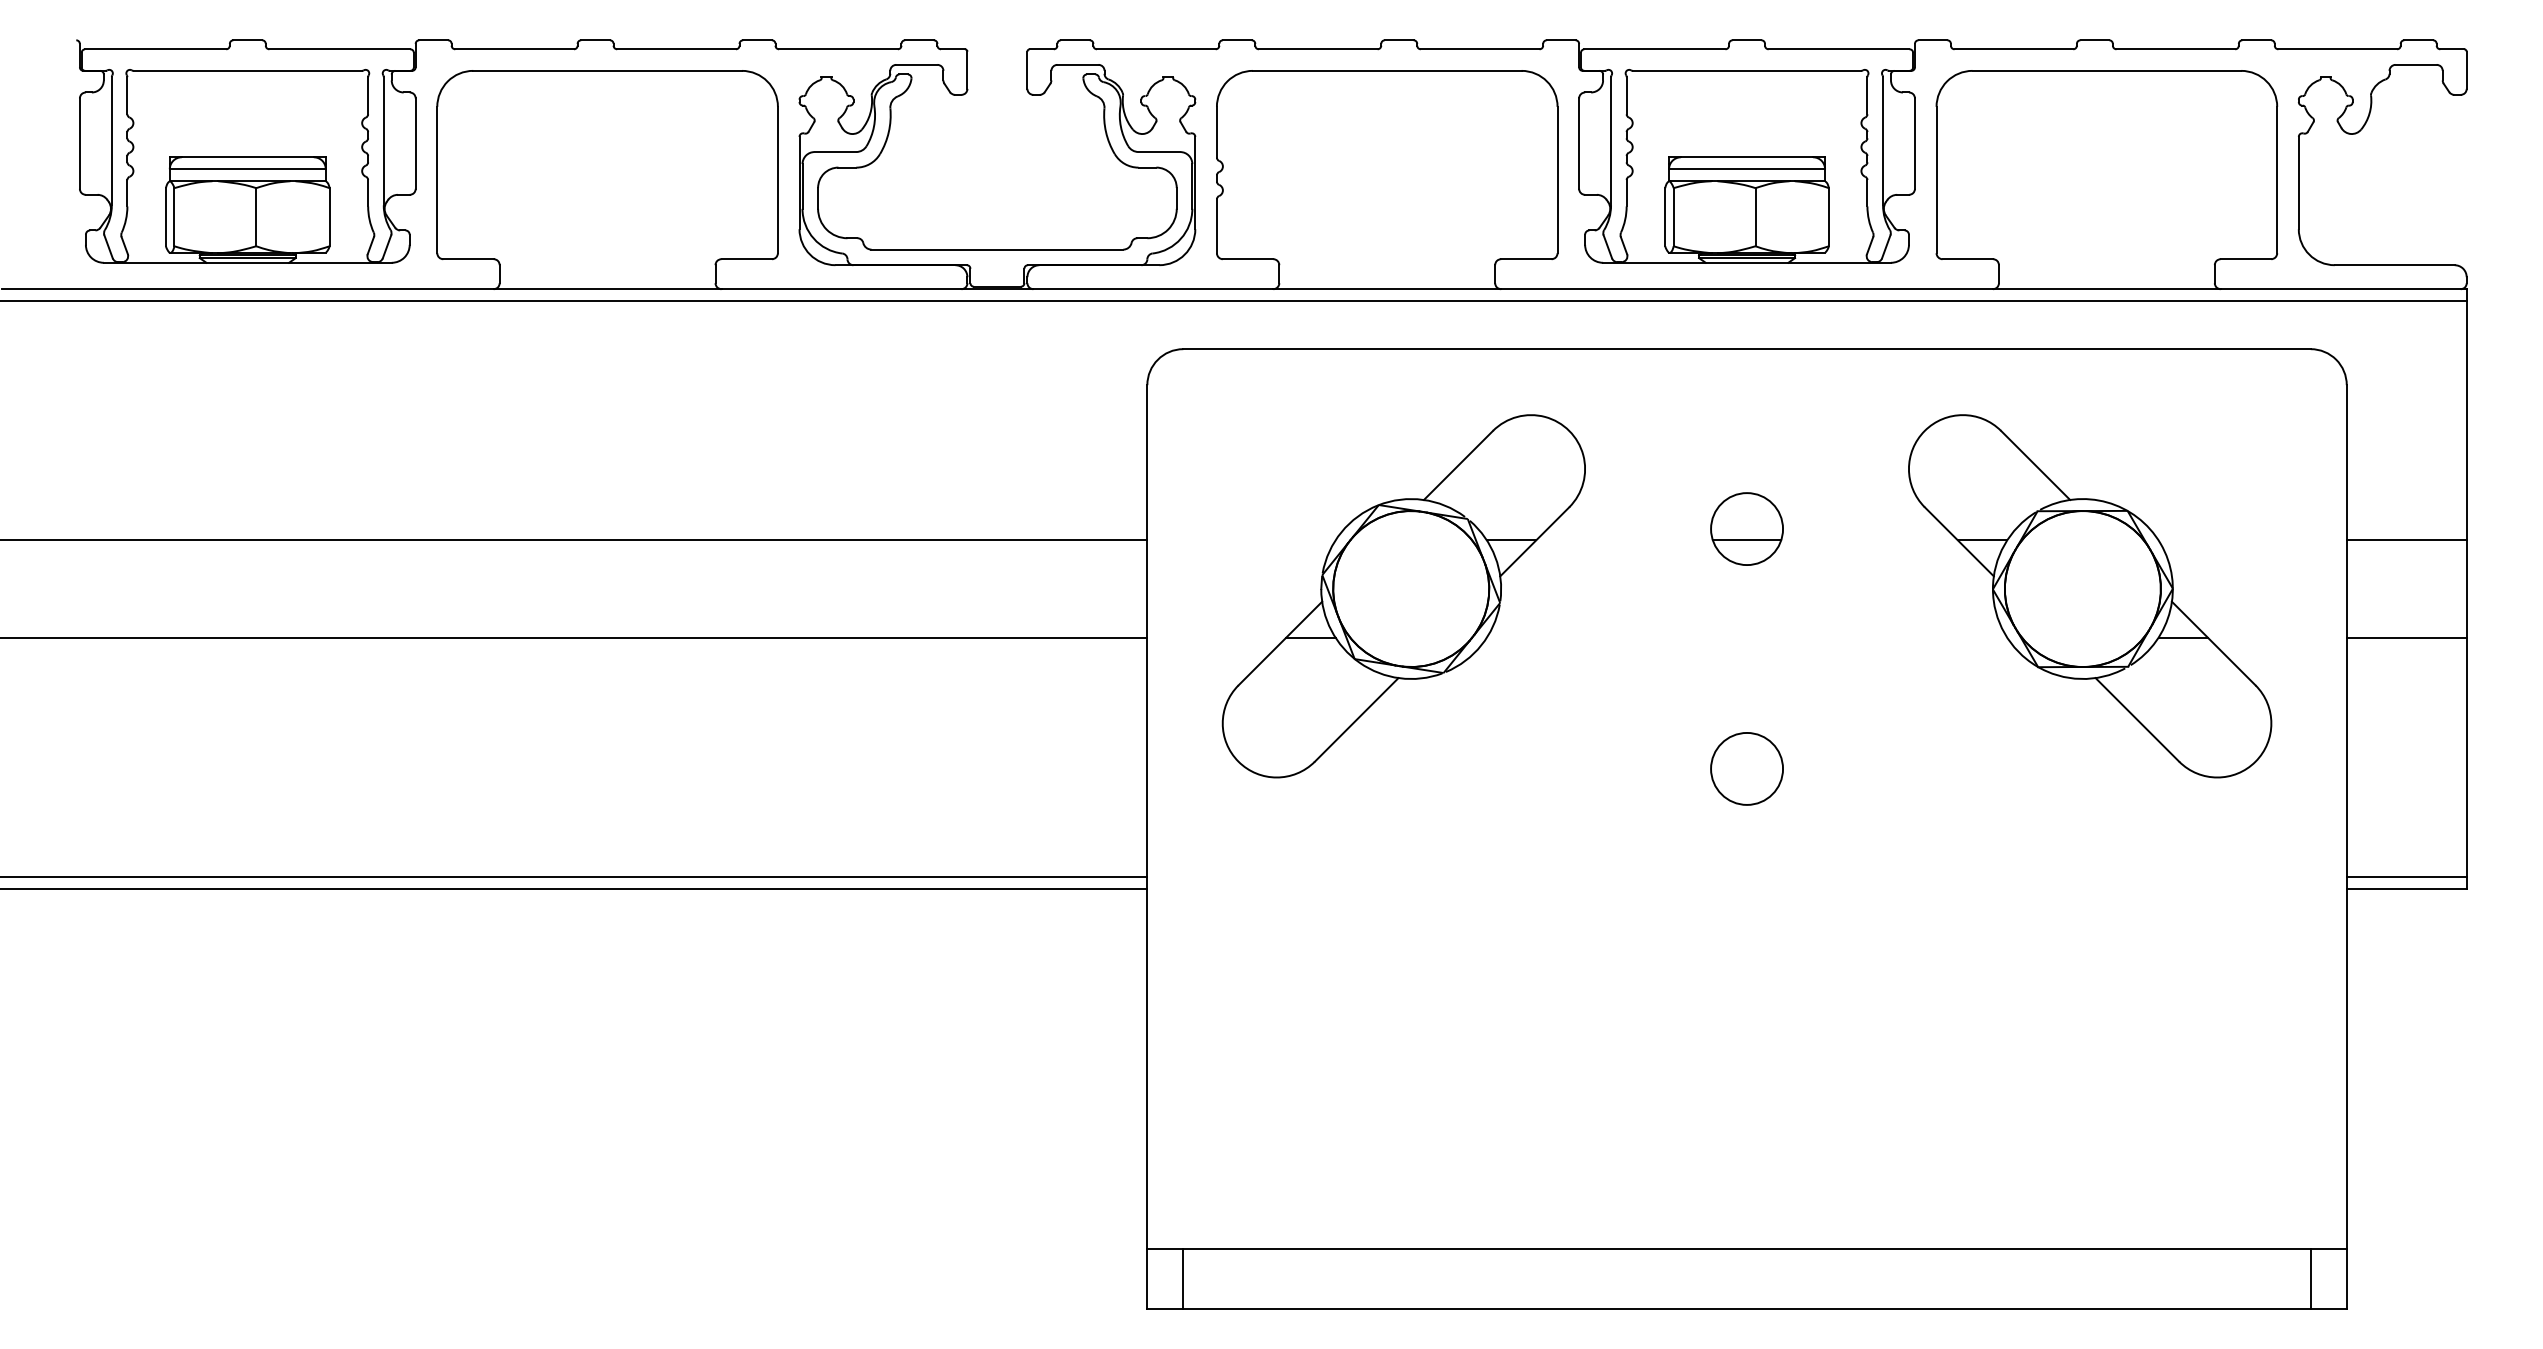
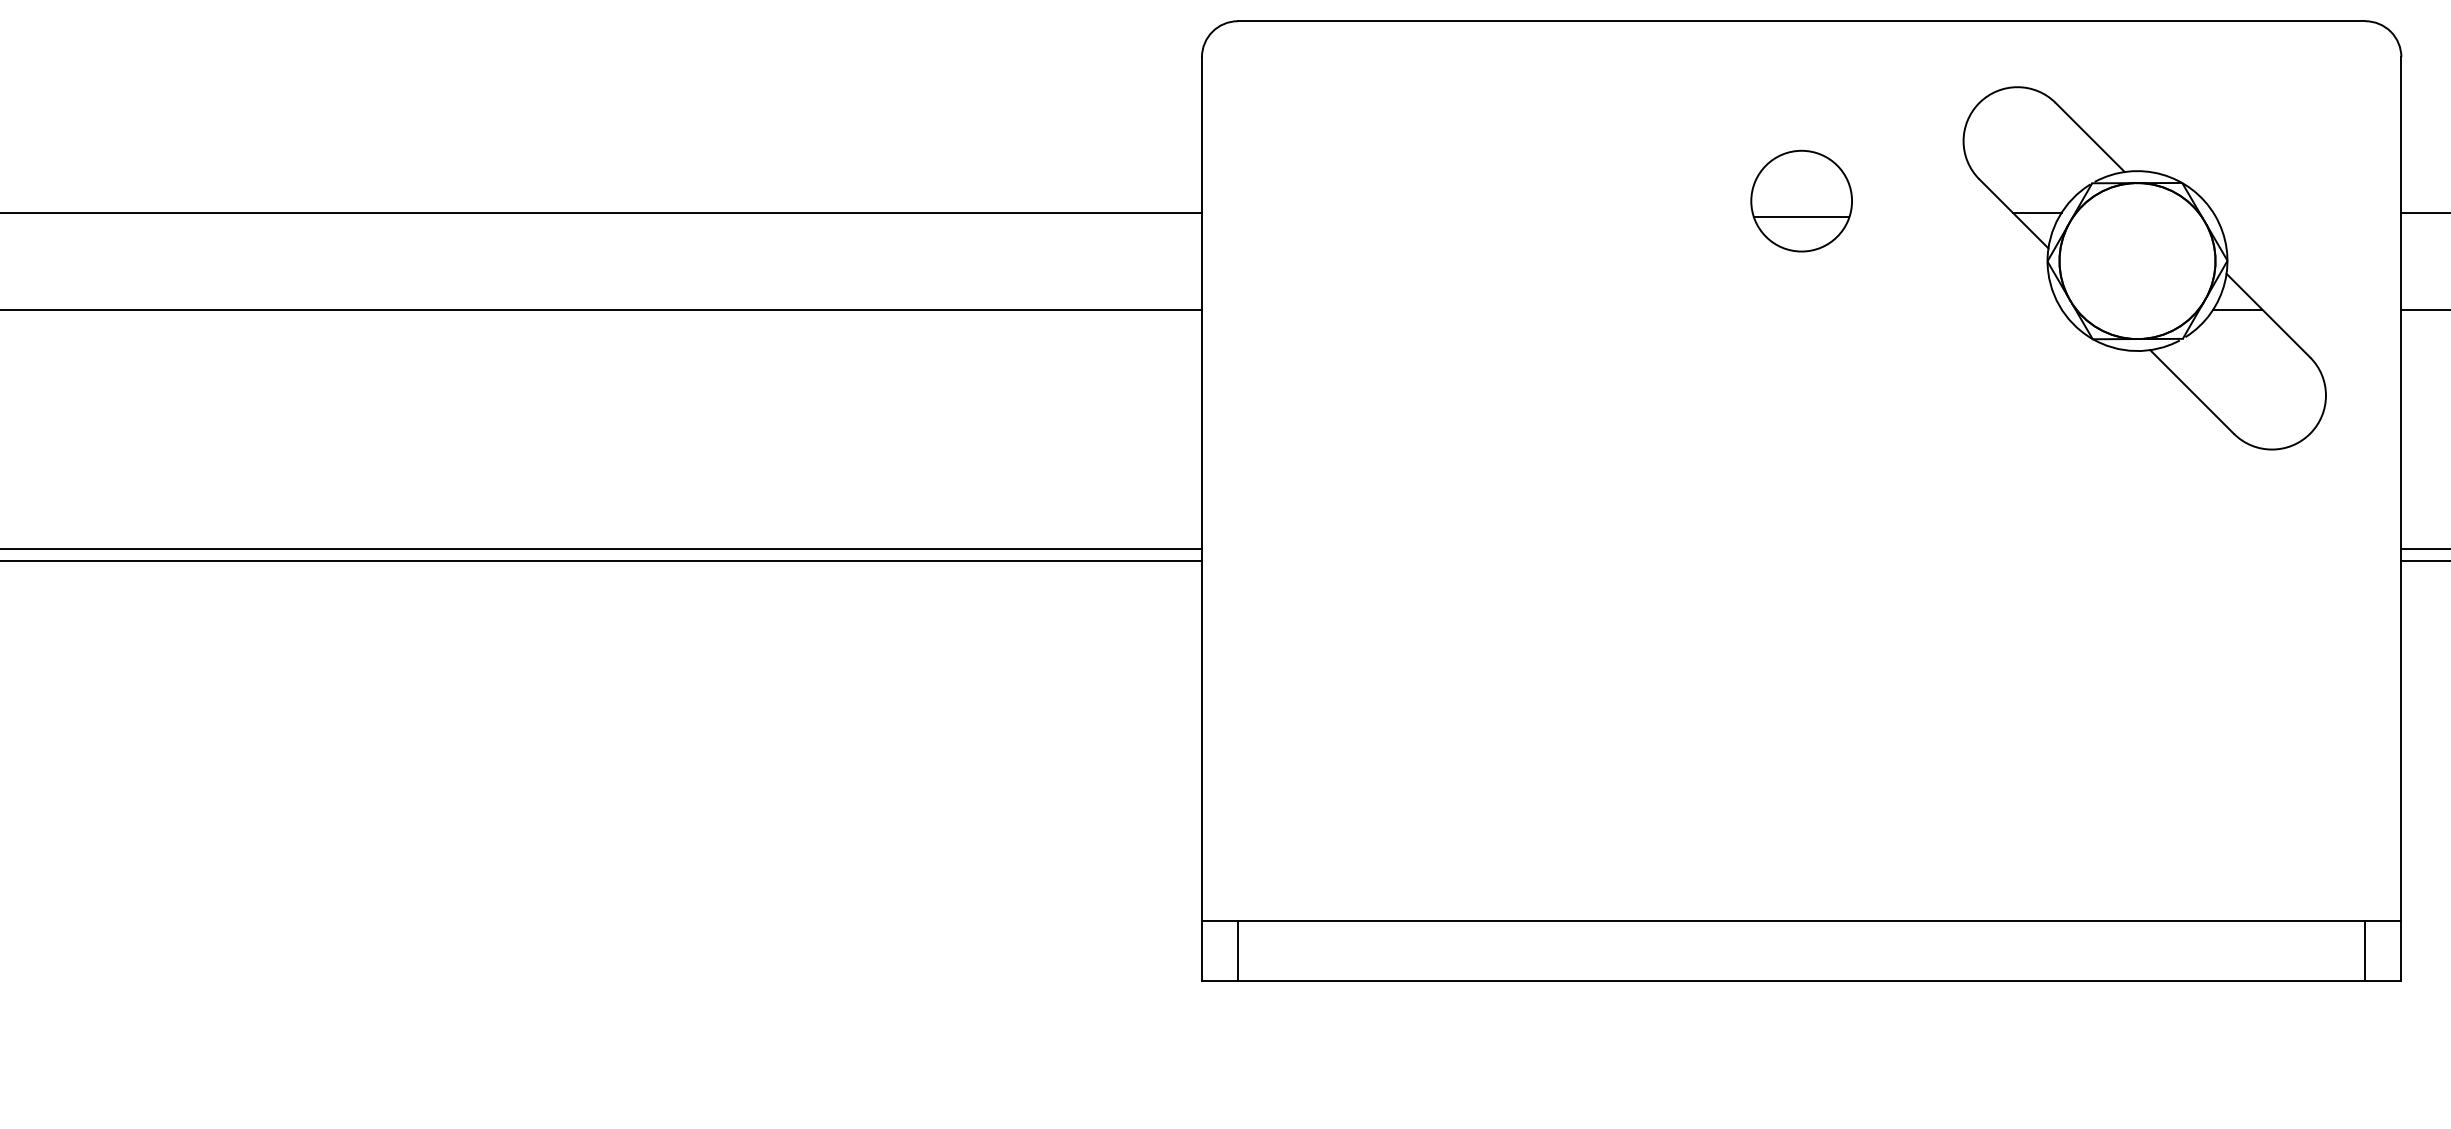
part: (1746, 528) -> (1801, 200), size x1.4
part: (1403, 596) -> (1458, 268), removed
circle: (1746, 768) -> (1801, 440), removed

